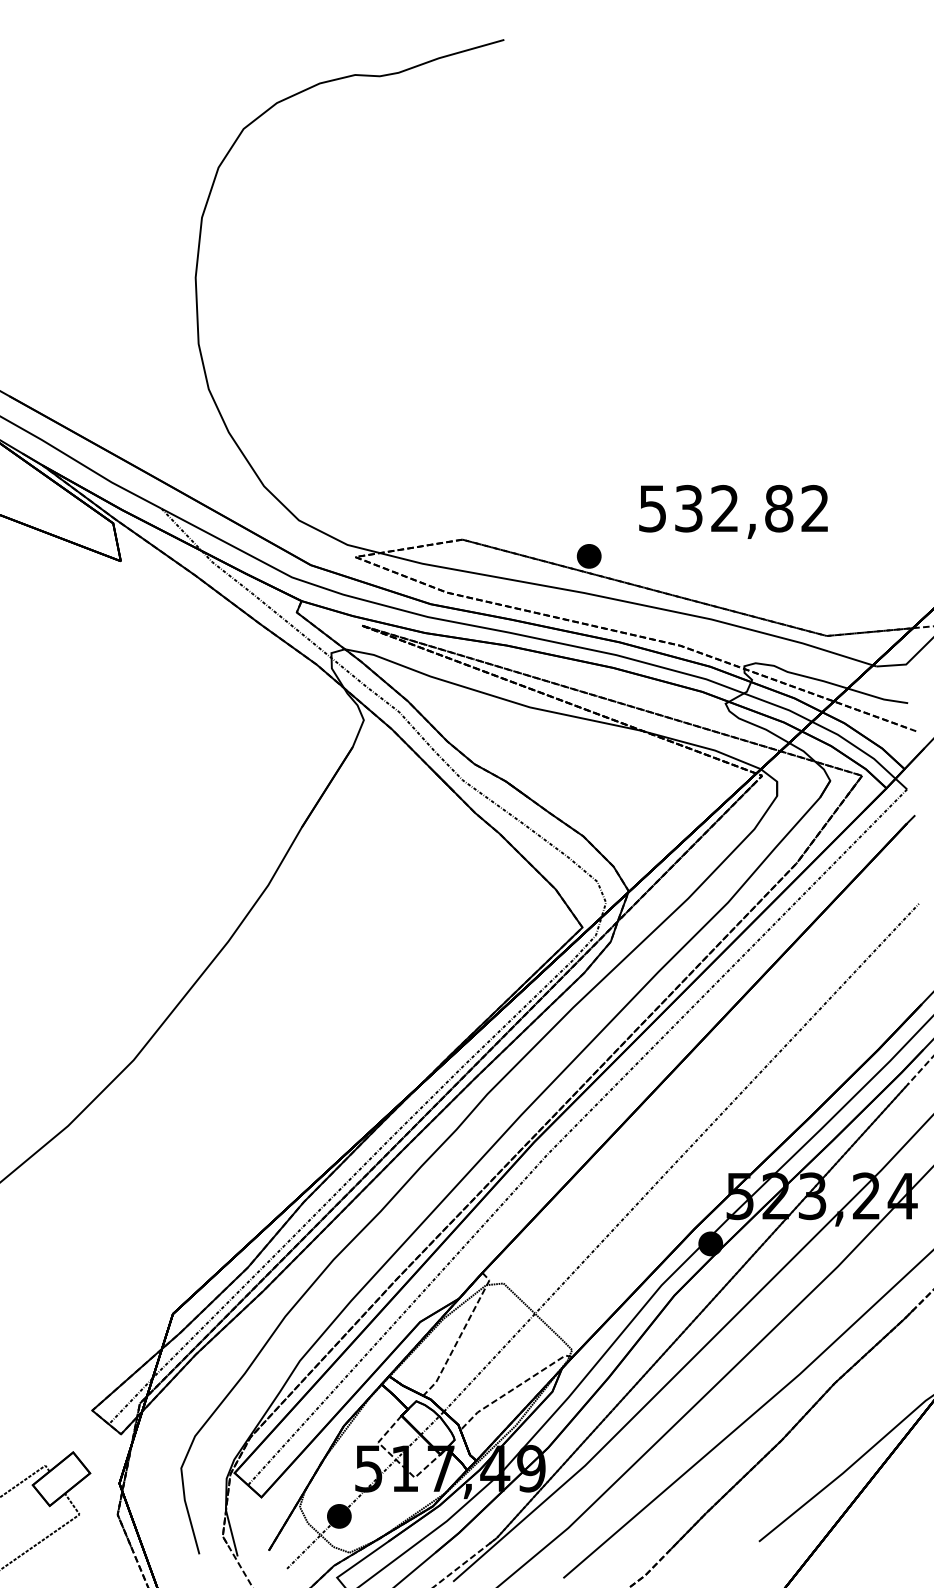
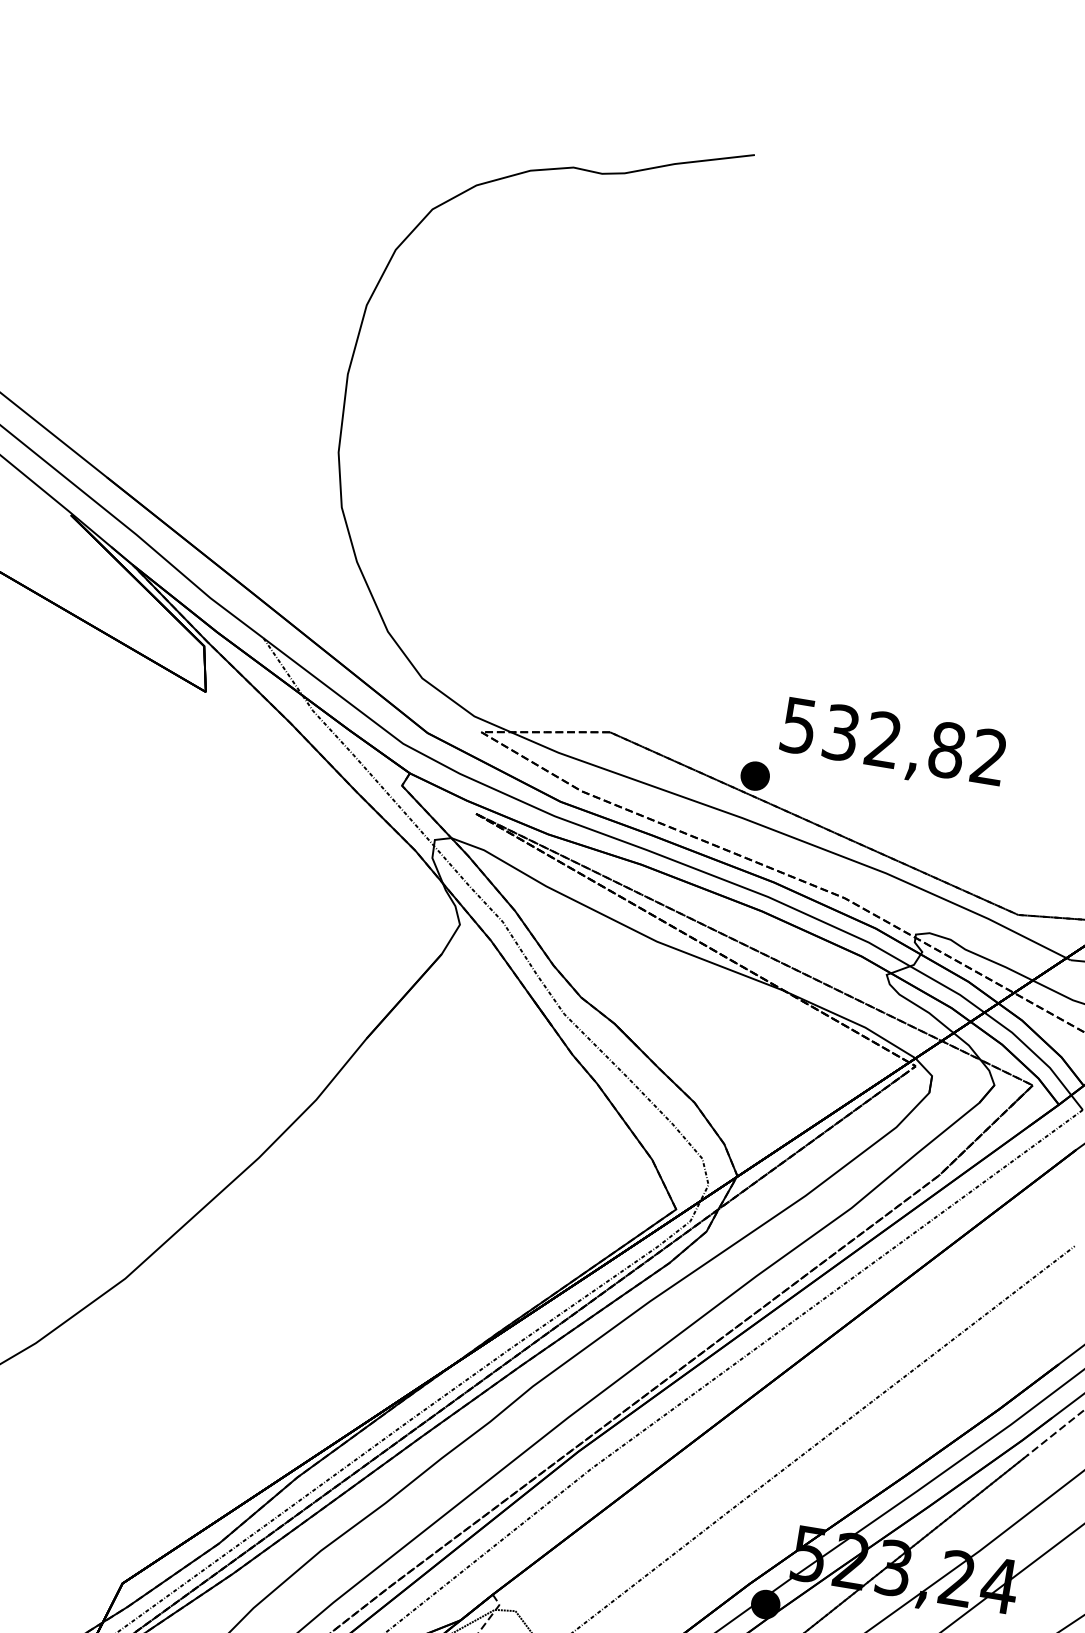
text: (733, 511) -> (892, 744), moved

